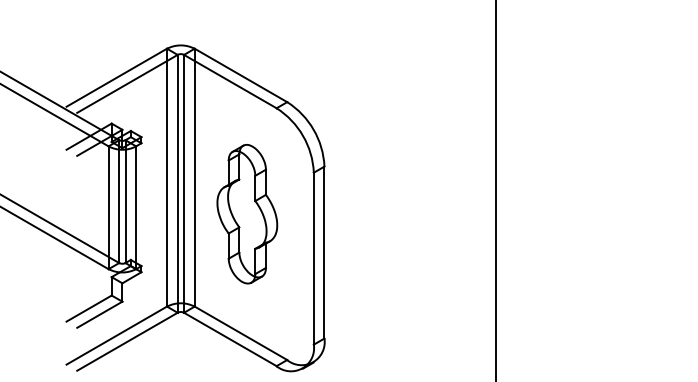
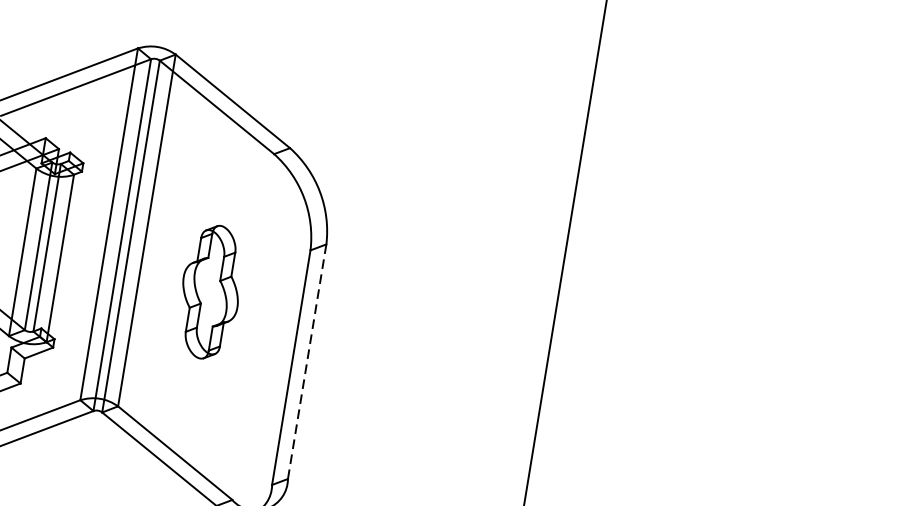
part: (247, 214) -> (210, 292), size x0.7
line: (324, 252) -> (307, 361), solid -> dashed

